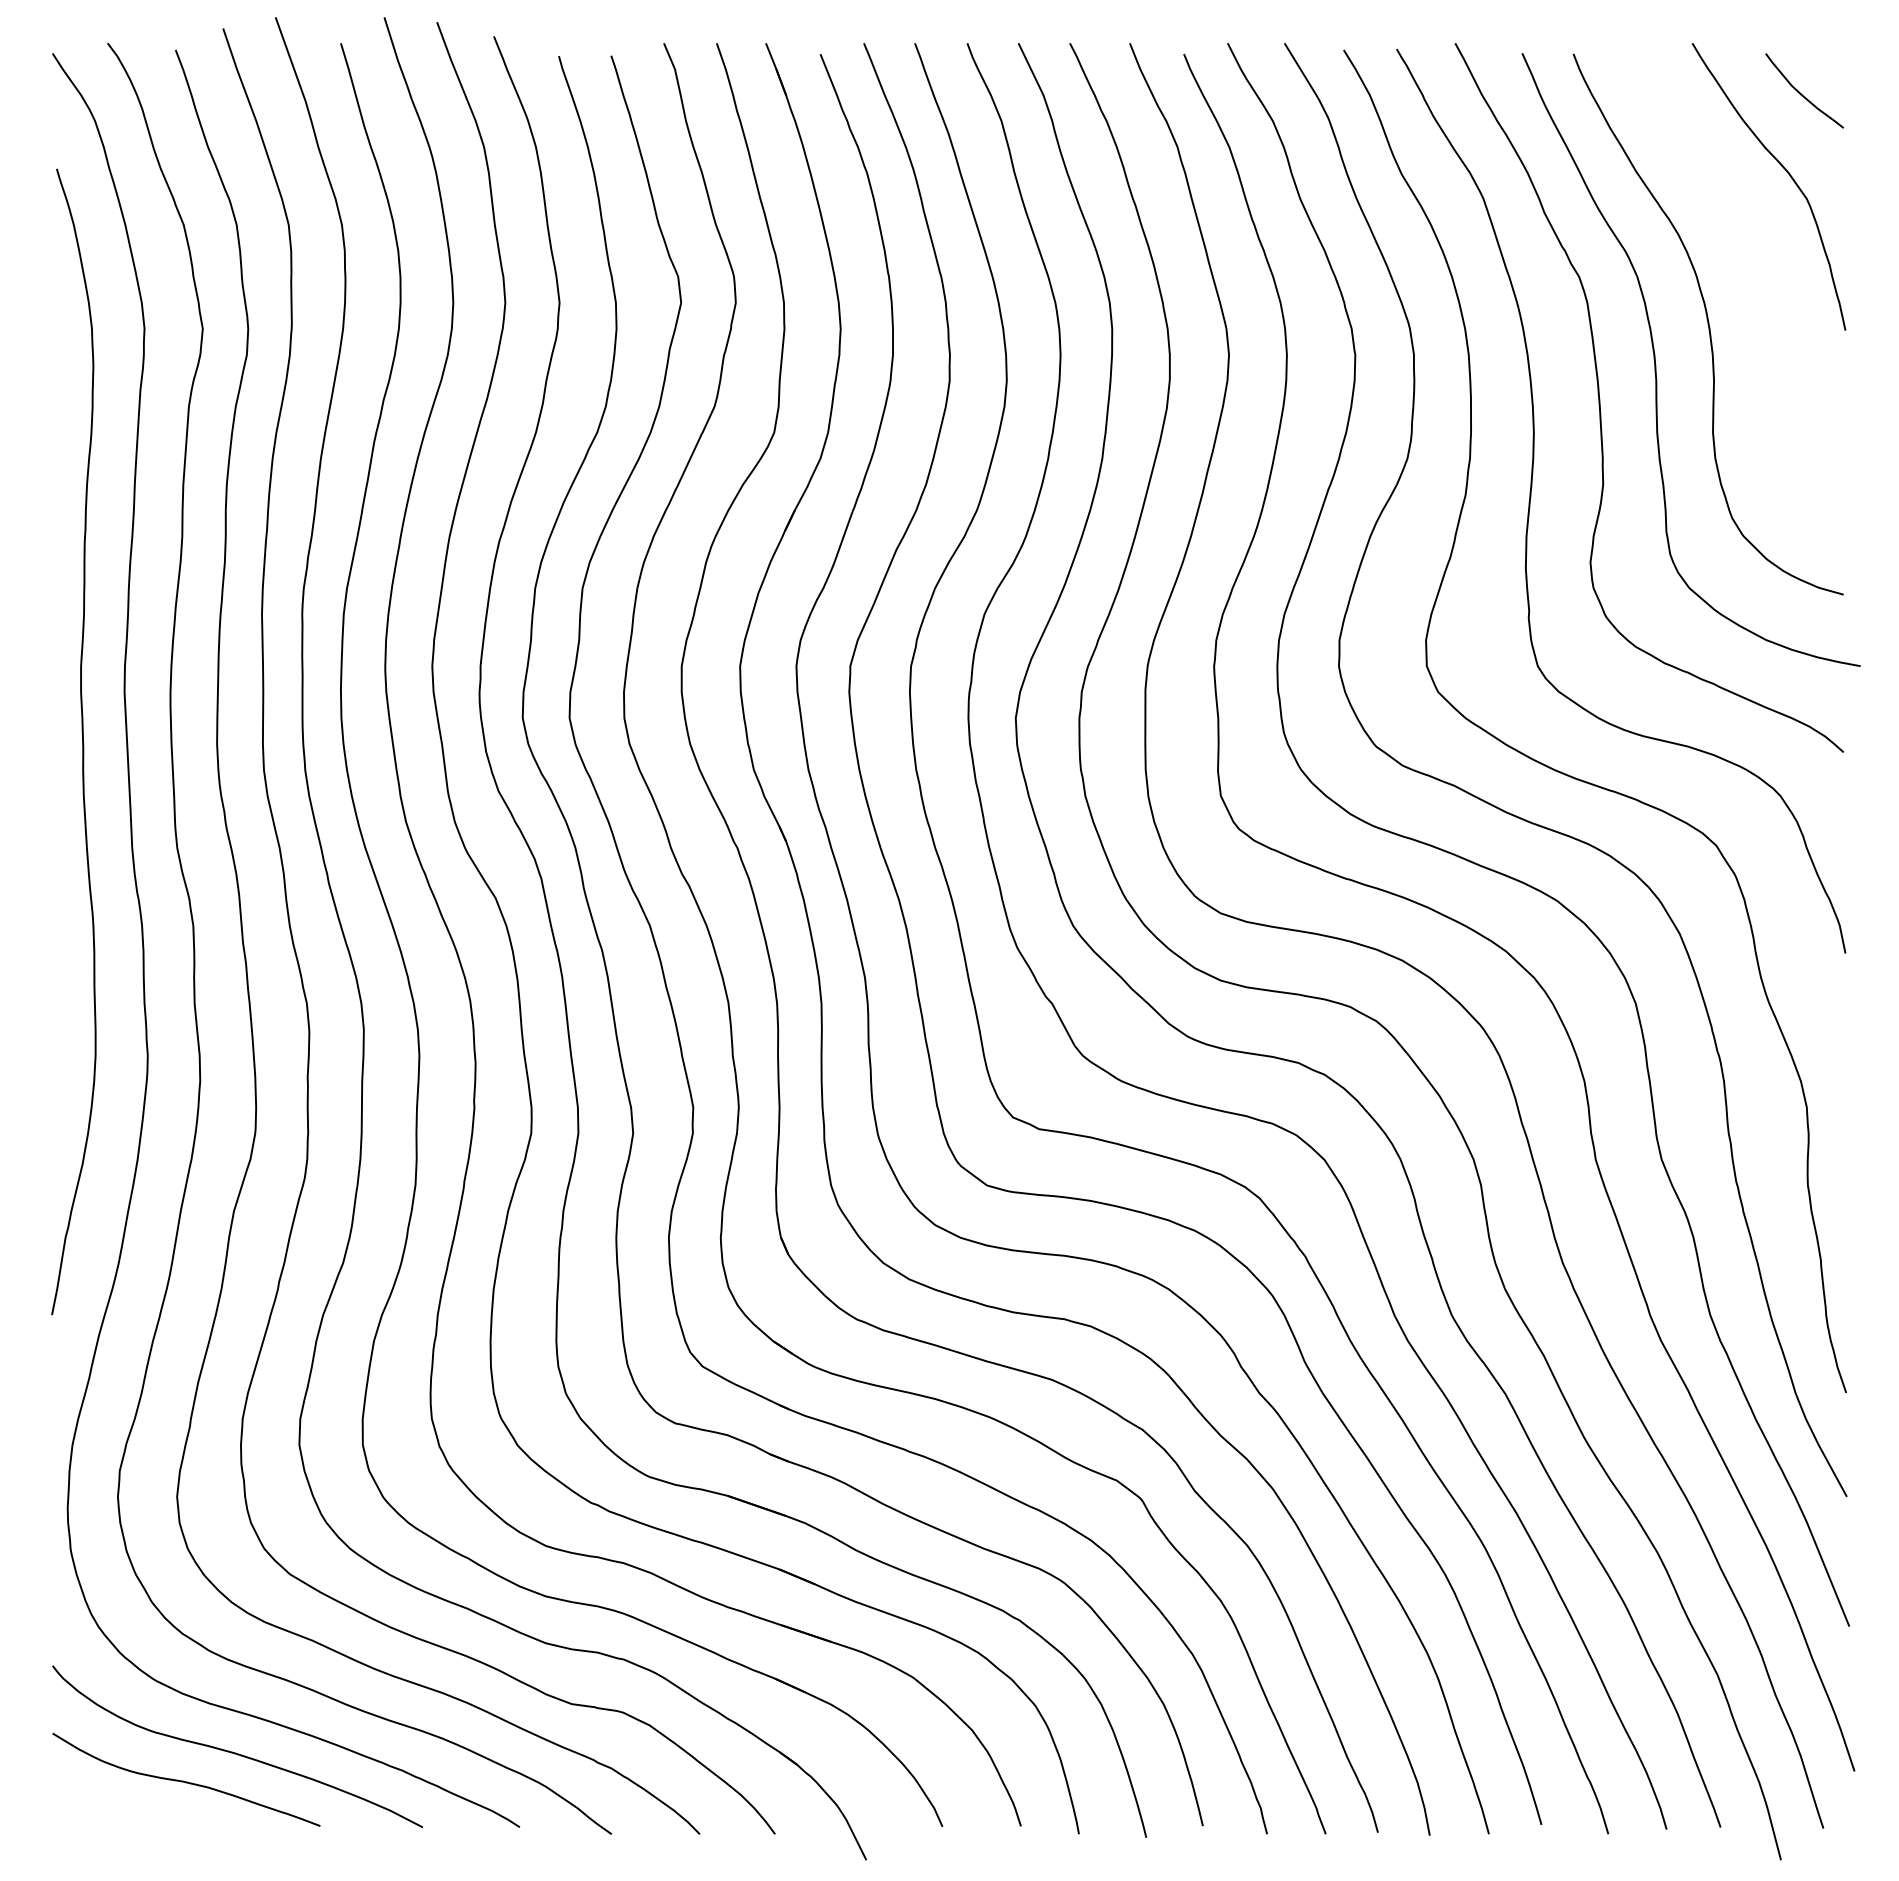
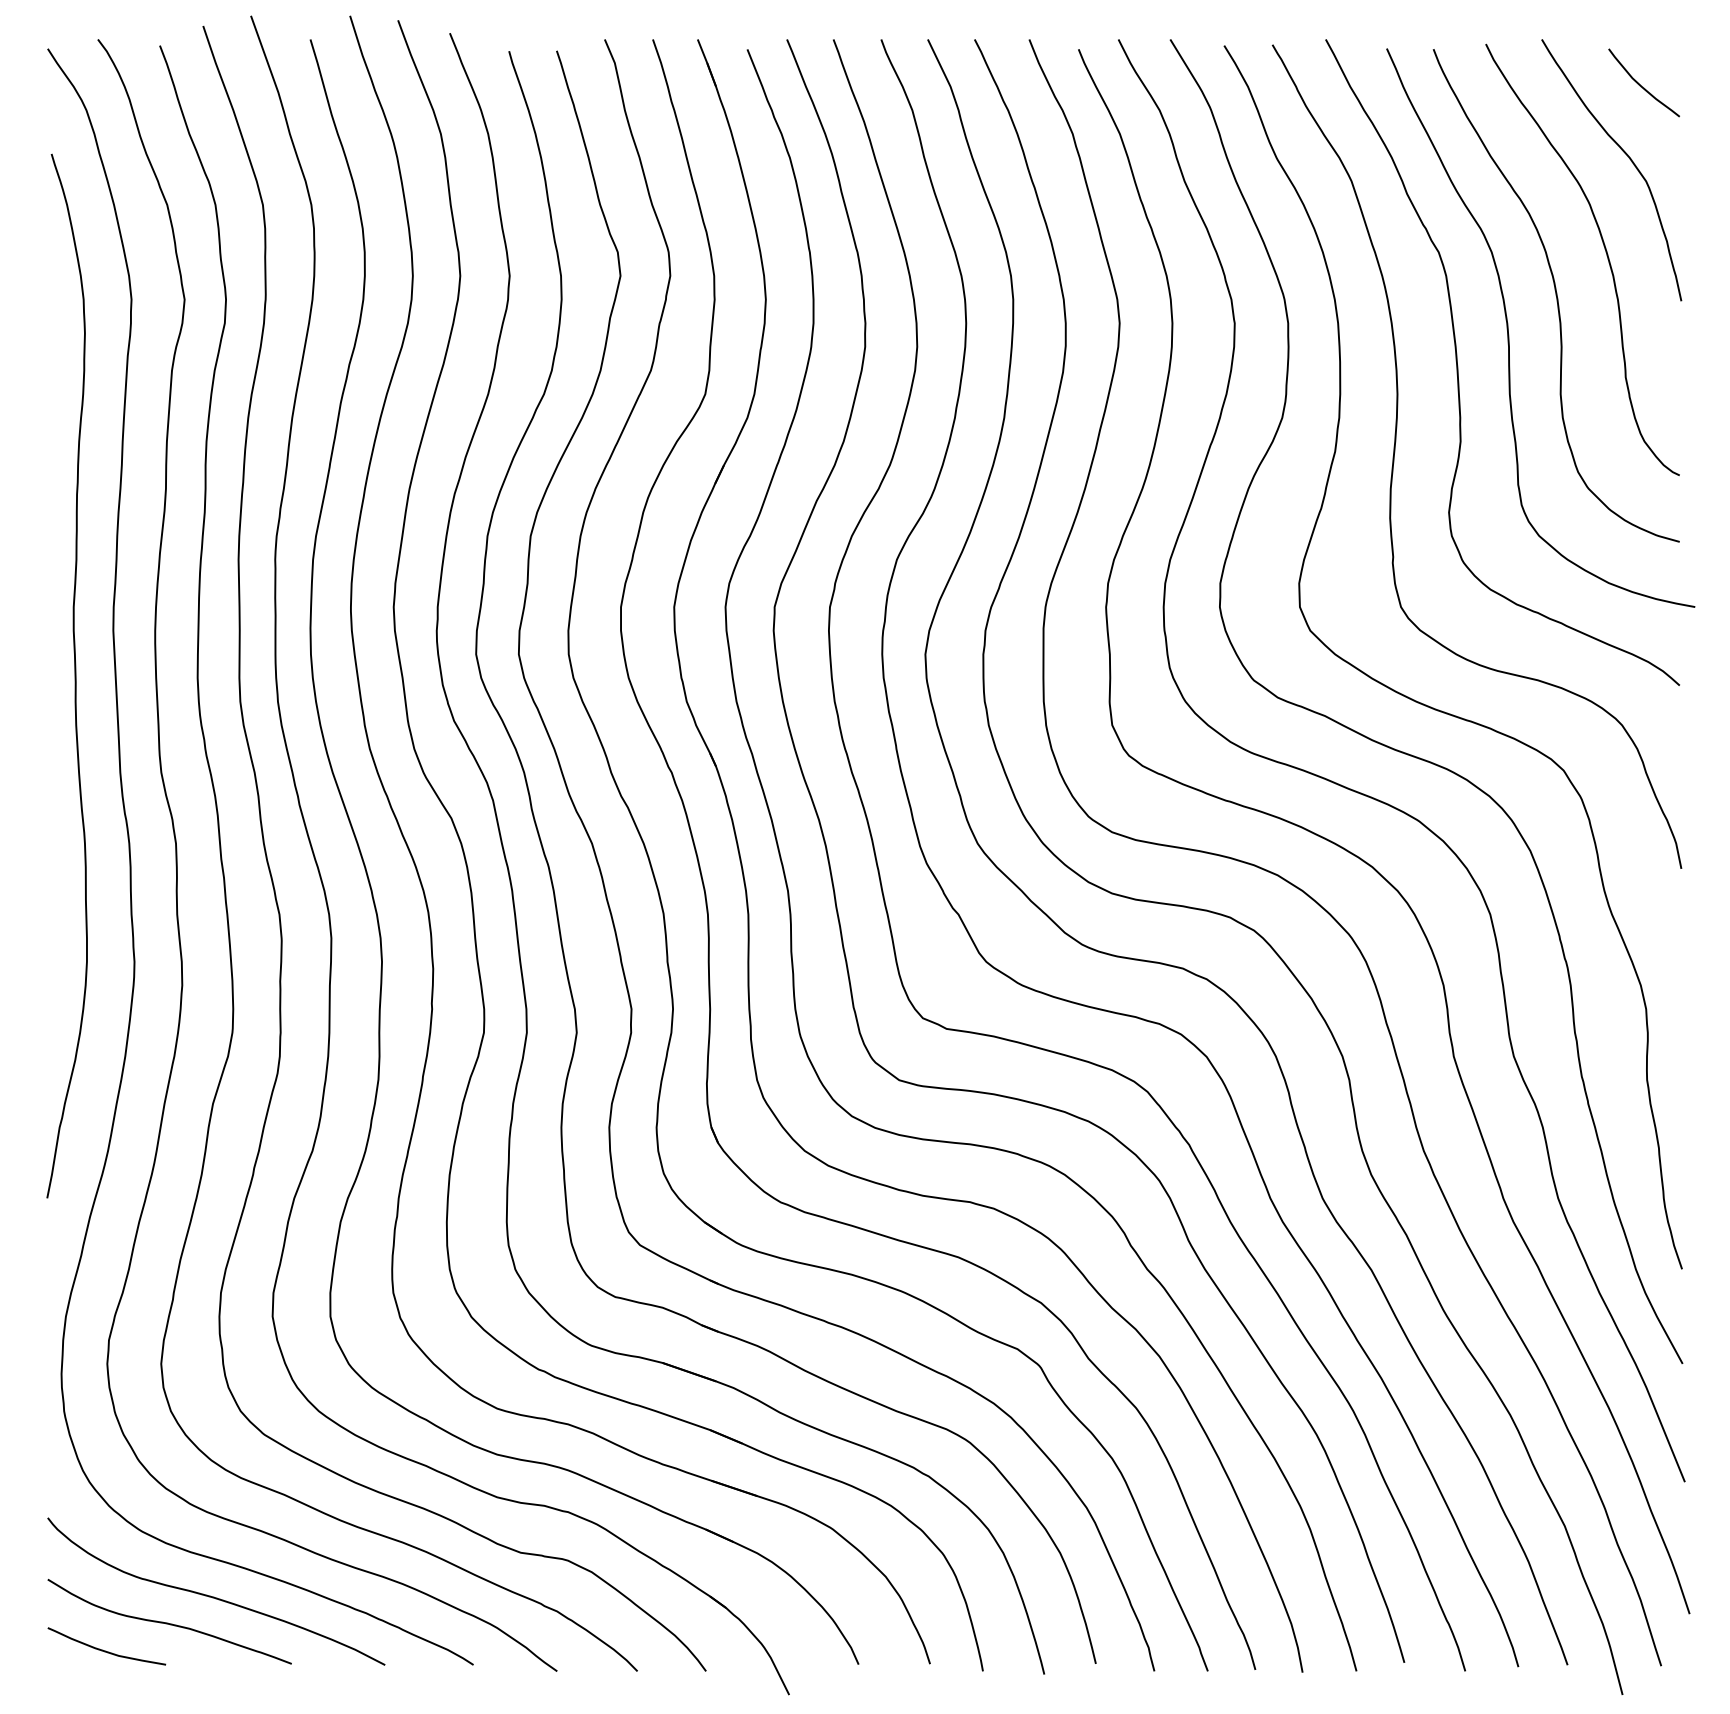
curve: (1762, 277) -> (1605, 252), added
curve: (115, 1811) -> (105, 1650), added

